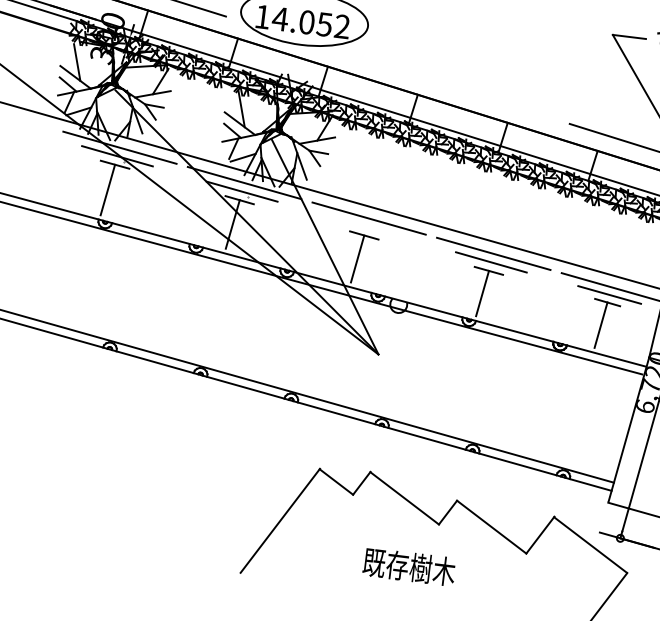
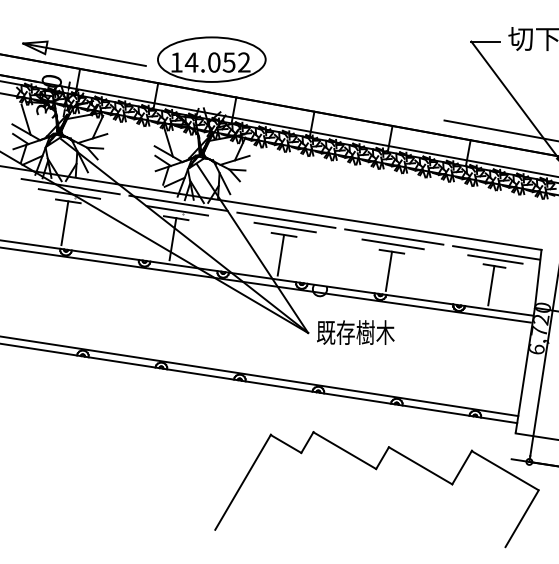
line: (365, 226) -> (284, 227), added
text: (409, 566) -> (355, 332), moved

